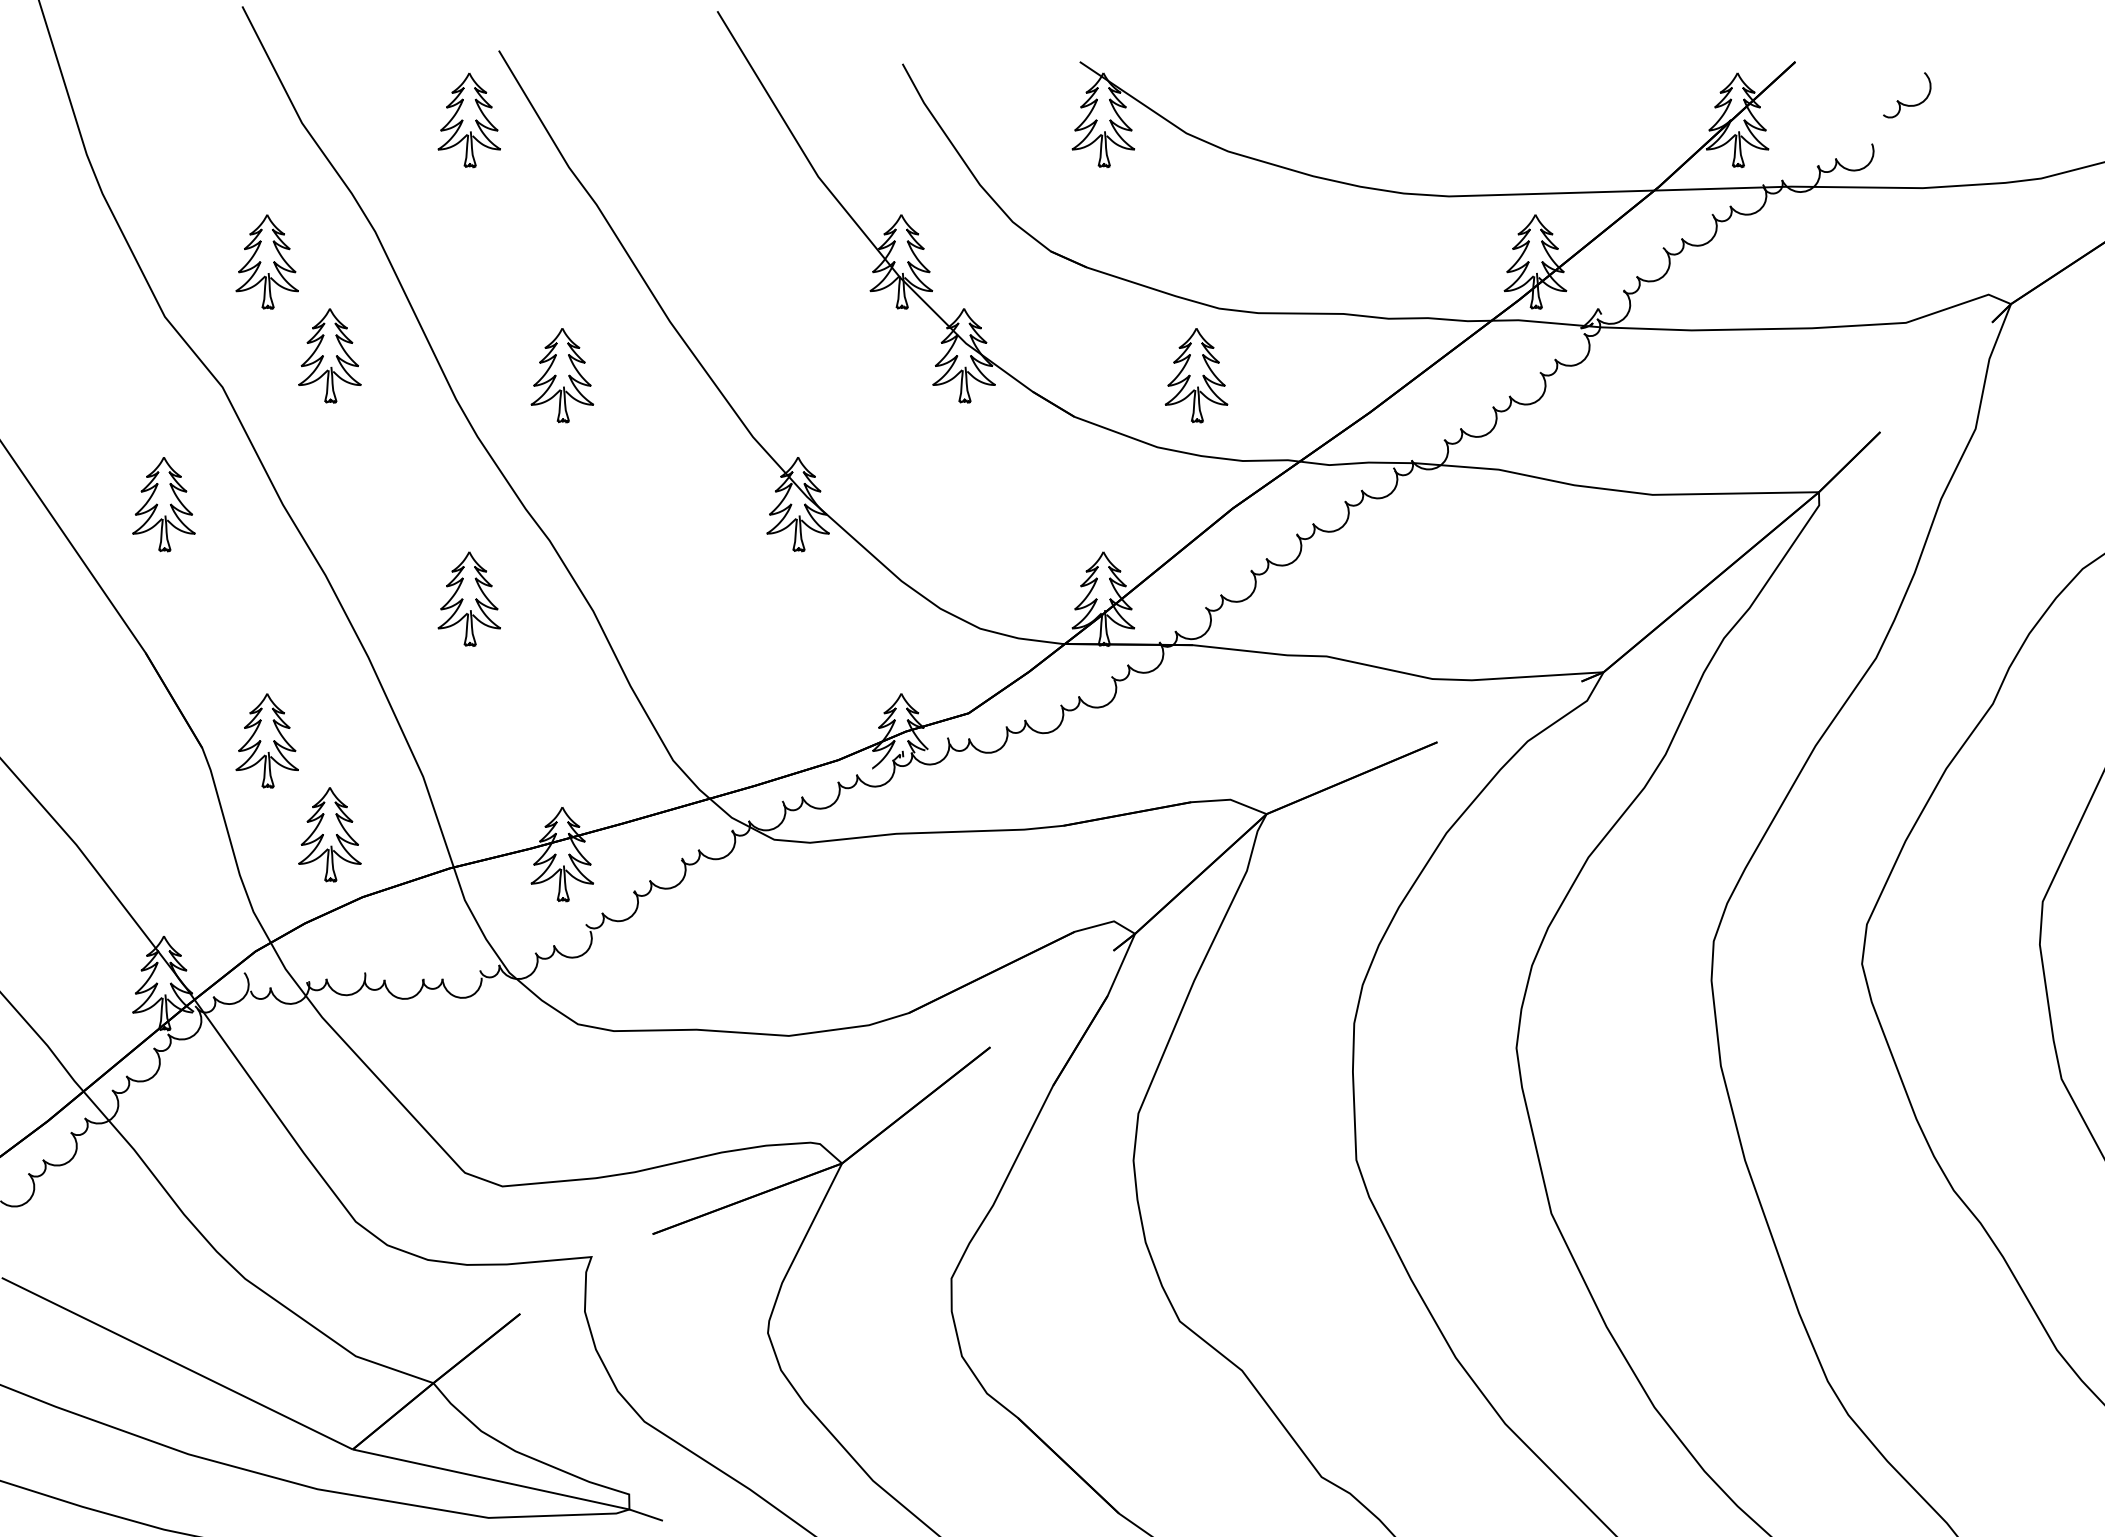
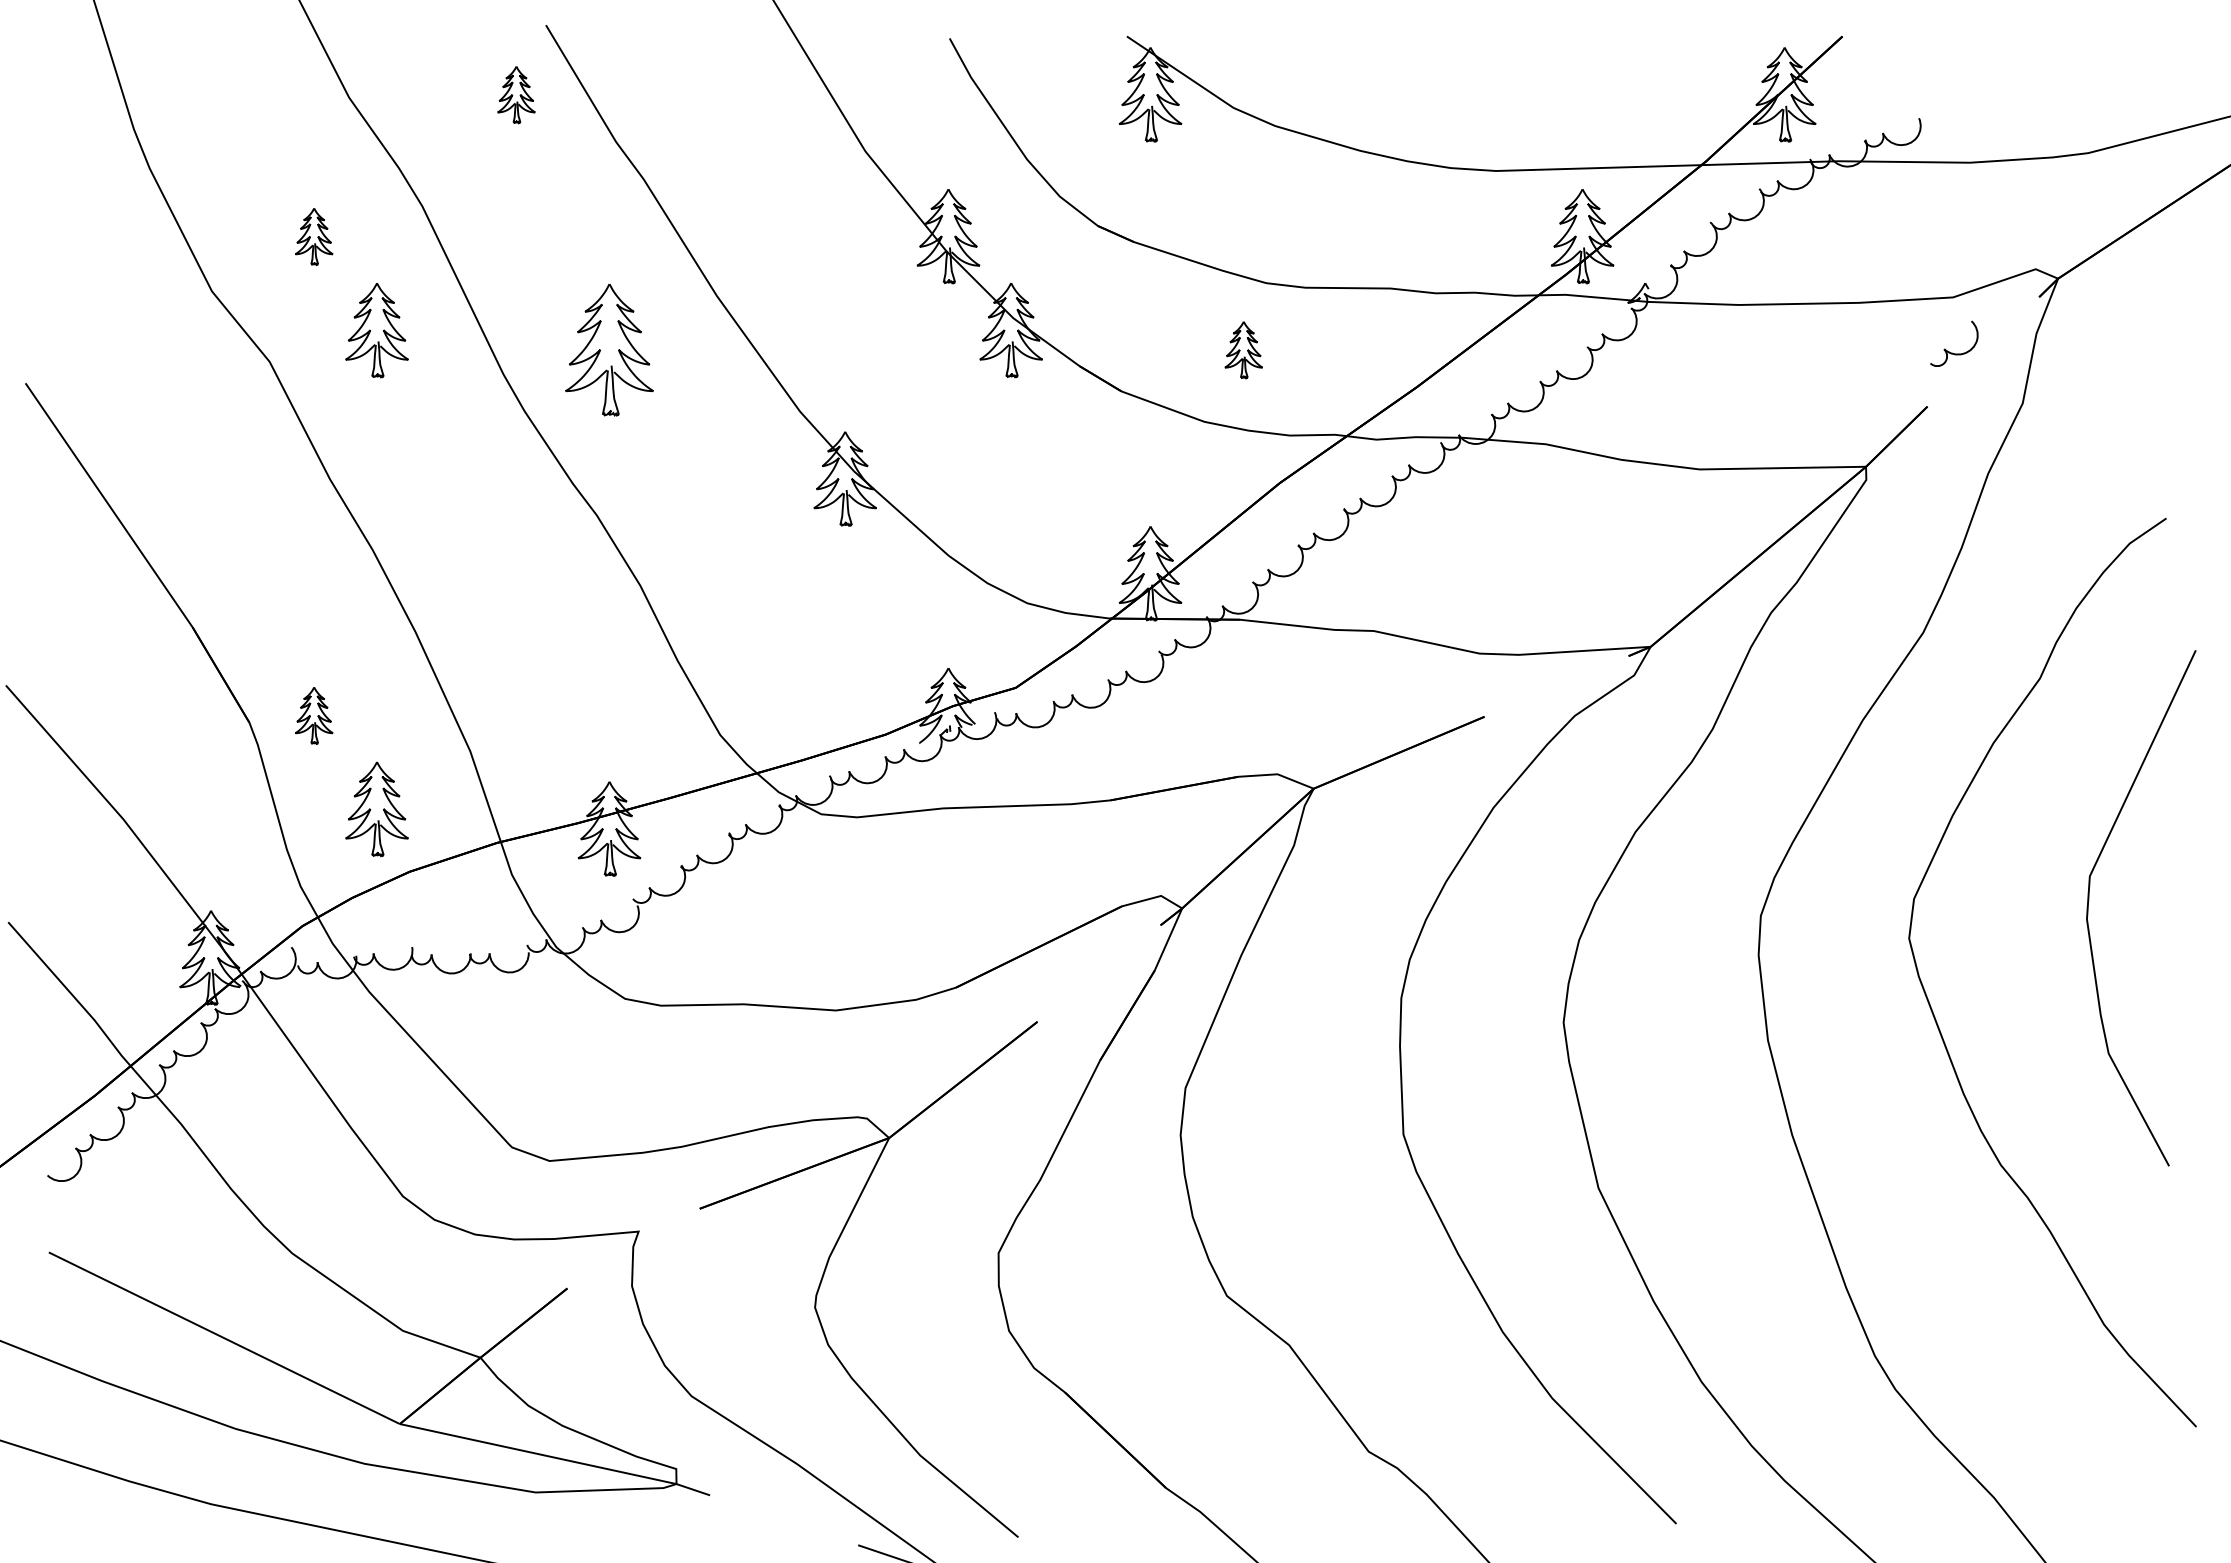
part: (1905, 103) -> (1952, 352), moved
part: (469, 119) -> (516, 94), size x0.6
part: (266, 261) -> (313, 236), size x0.6
part: (562, 374) -> (609, 349), size x1.4
part: (1196, 374) -> (1243, 349), size x0.6
part: (163, 503) -> (210, 478), removed
part: (469, 598) -> (516, 573), removed
part: (266, 740) -> (313, 715), size x0.6

